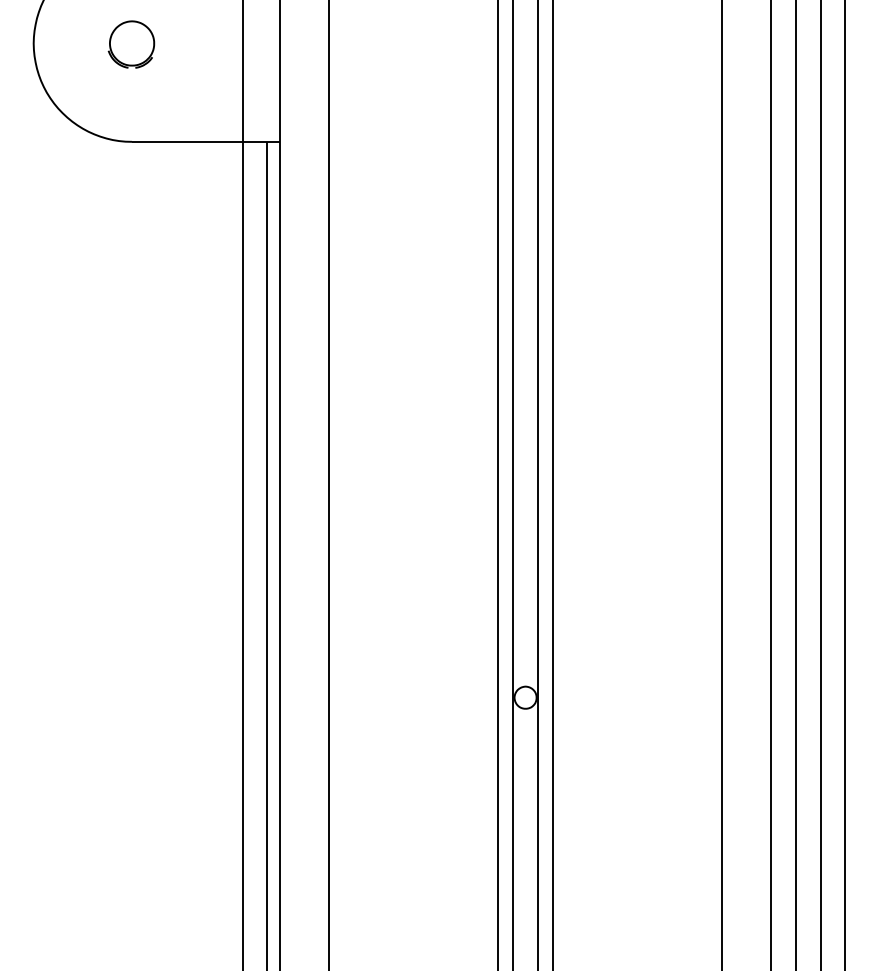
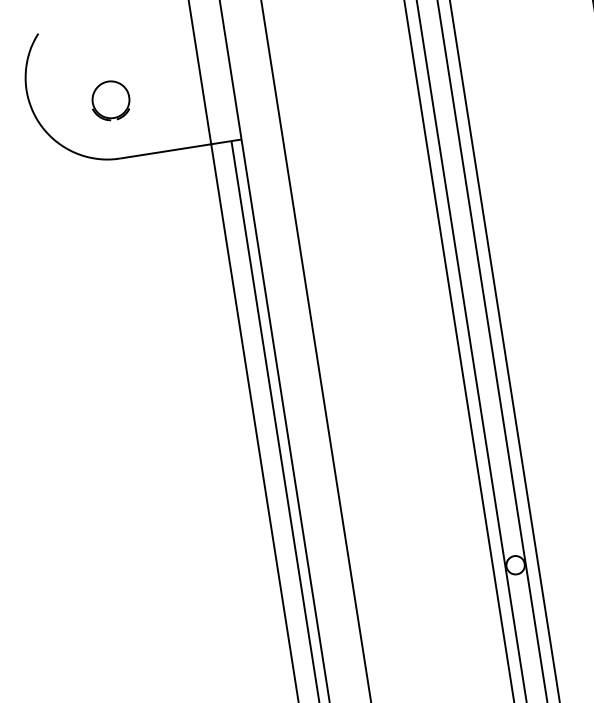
part: (131, 44) -> (110, 100), moved

